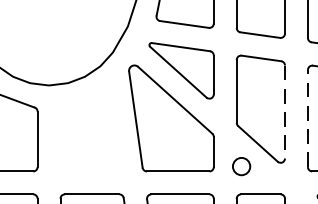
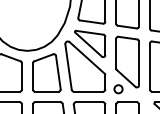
line: (285, 112) -> (139, 63), dashed -> solid
line: (307, 118) -> (149, 66), dashed -> solid
part: (89, 131) -> (46, 72), added

